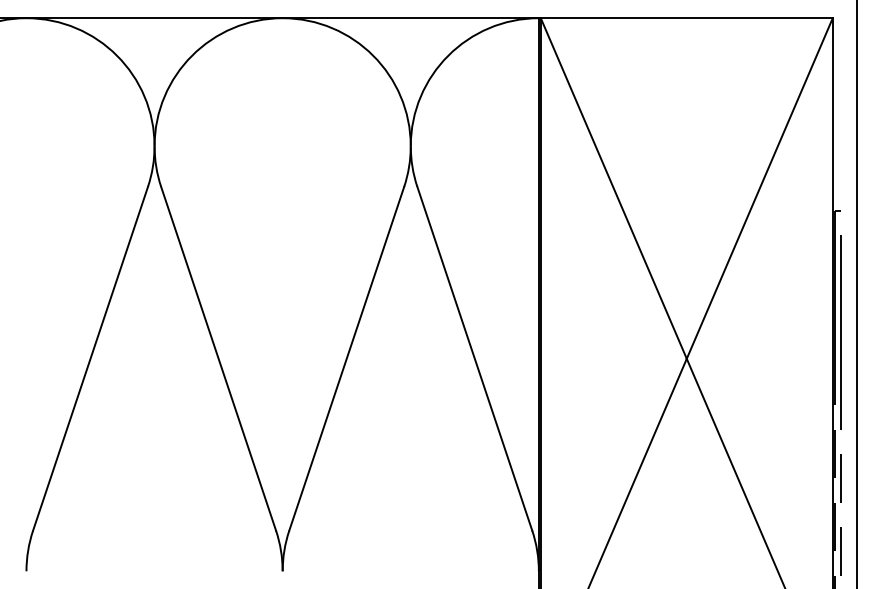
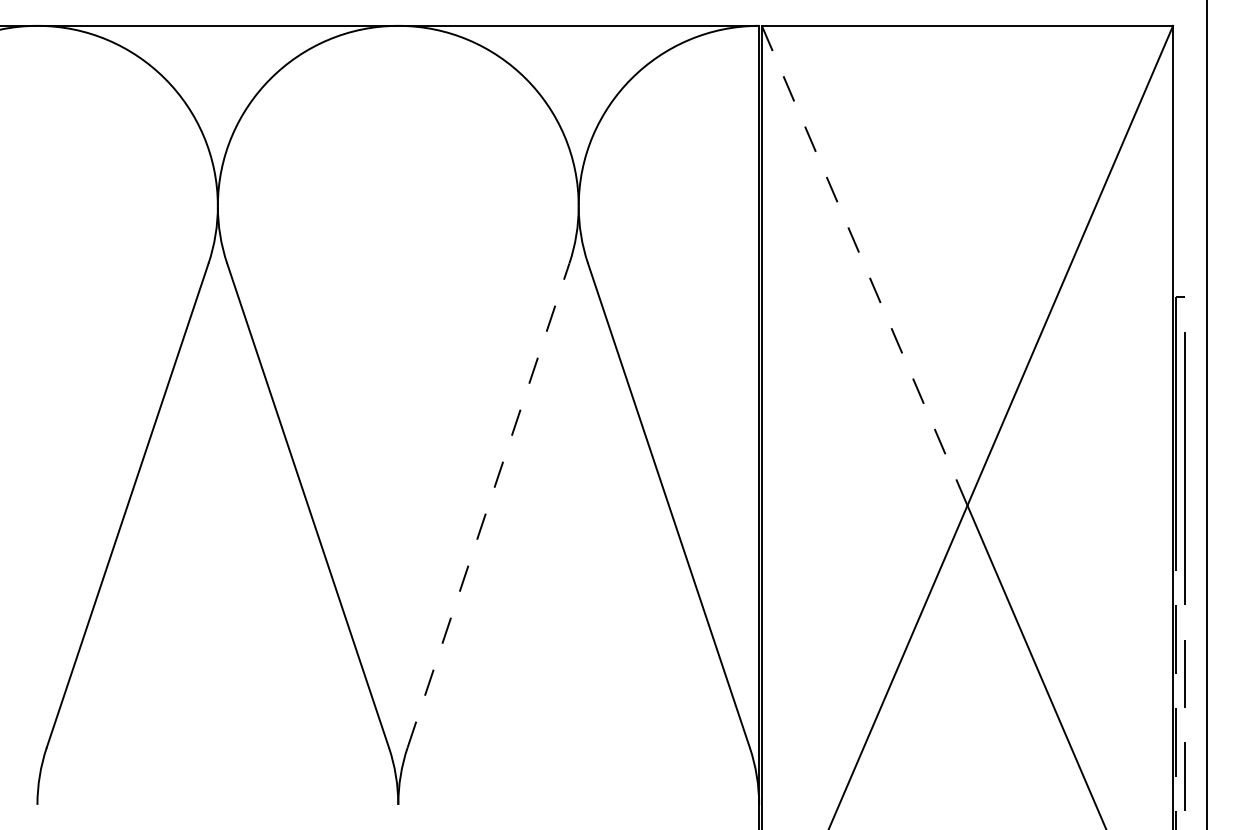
line: (614, 188) -> (865, 265), solid -> dashed
line: (346, 358) -> (488, 505), solid -> dashed

